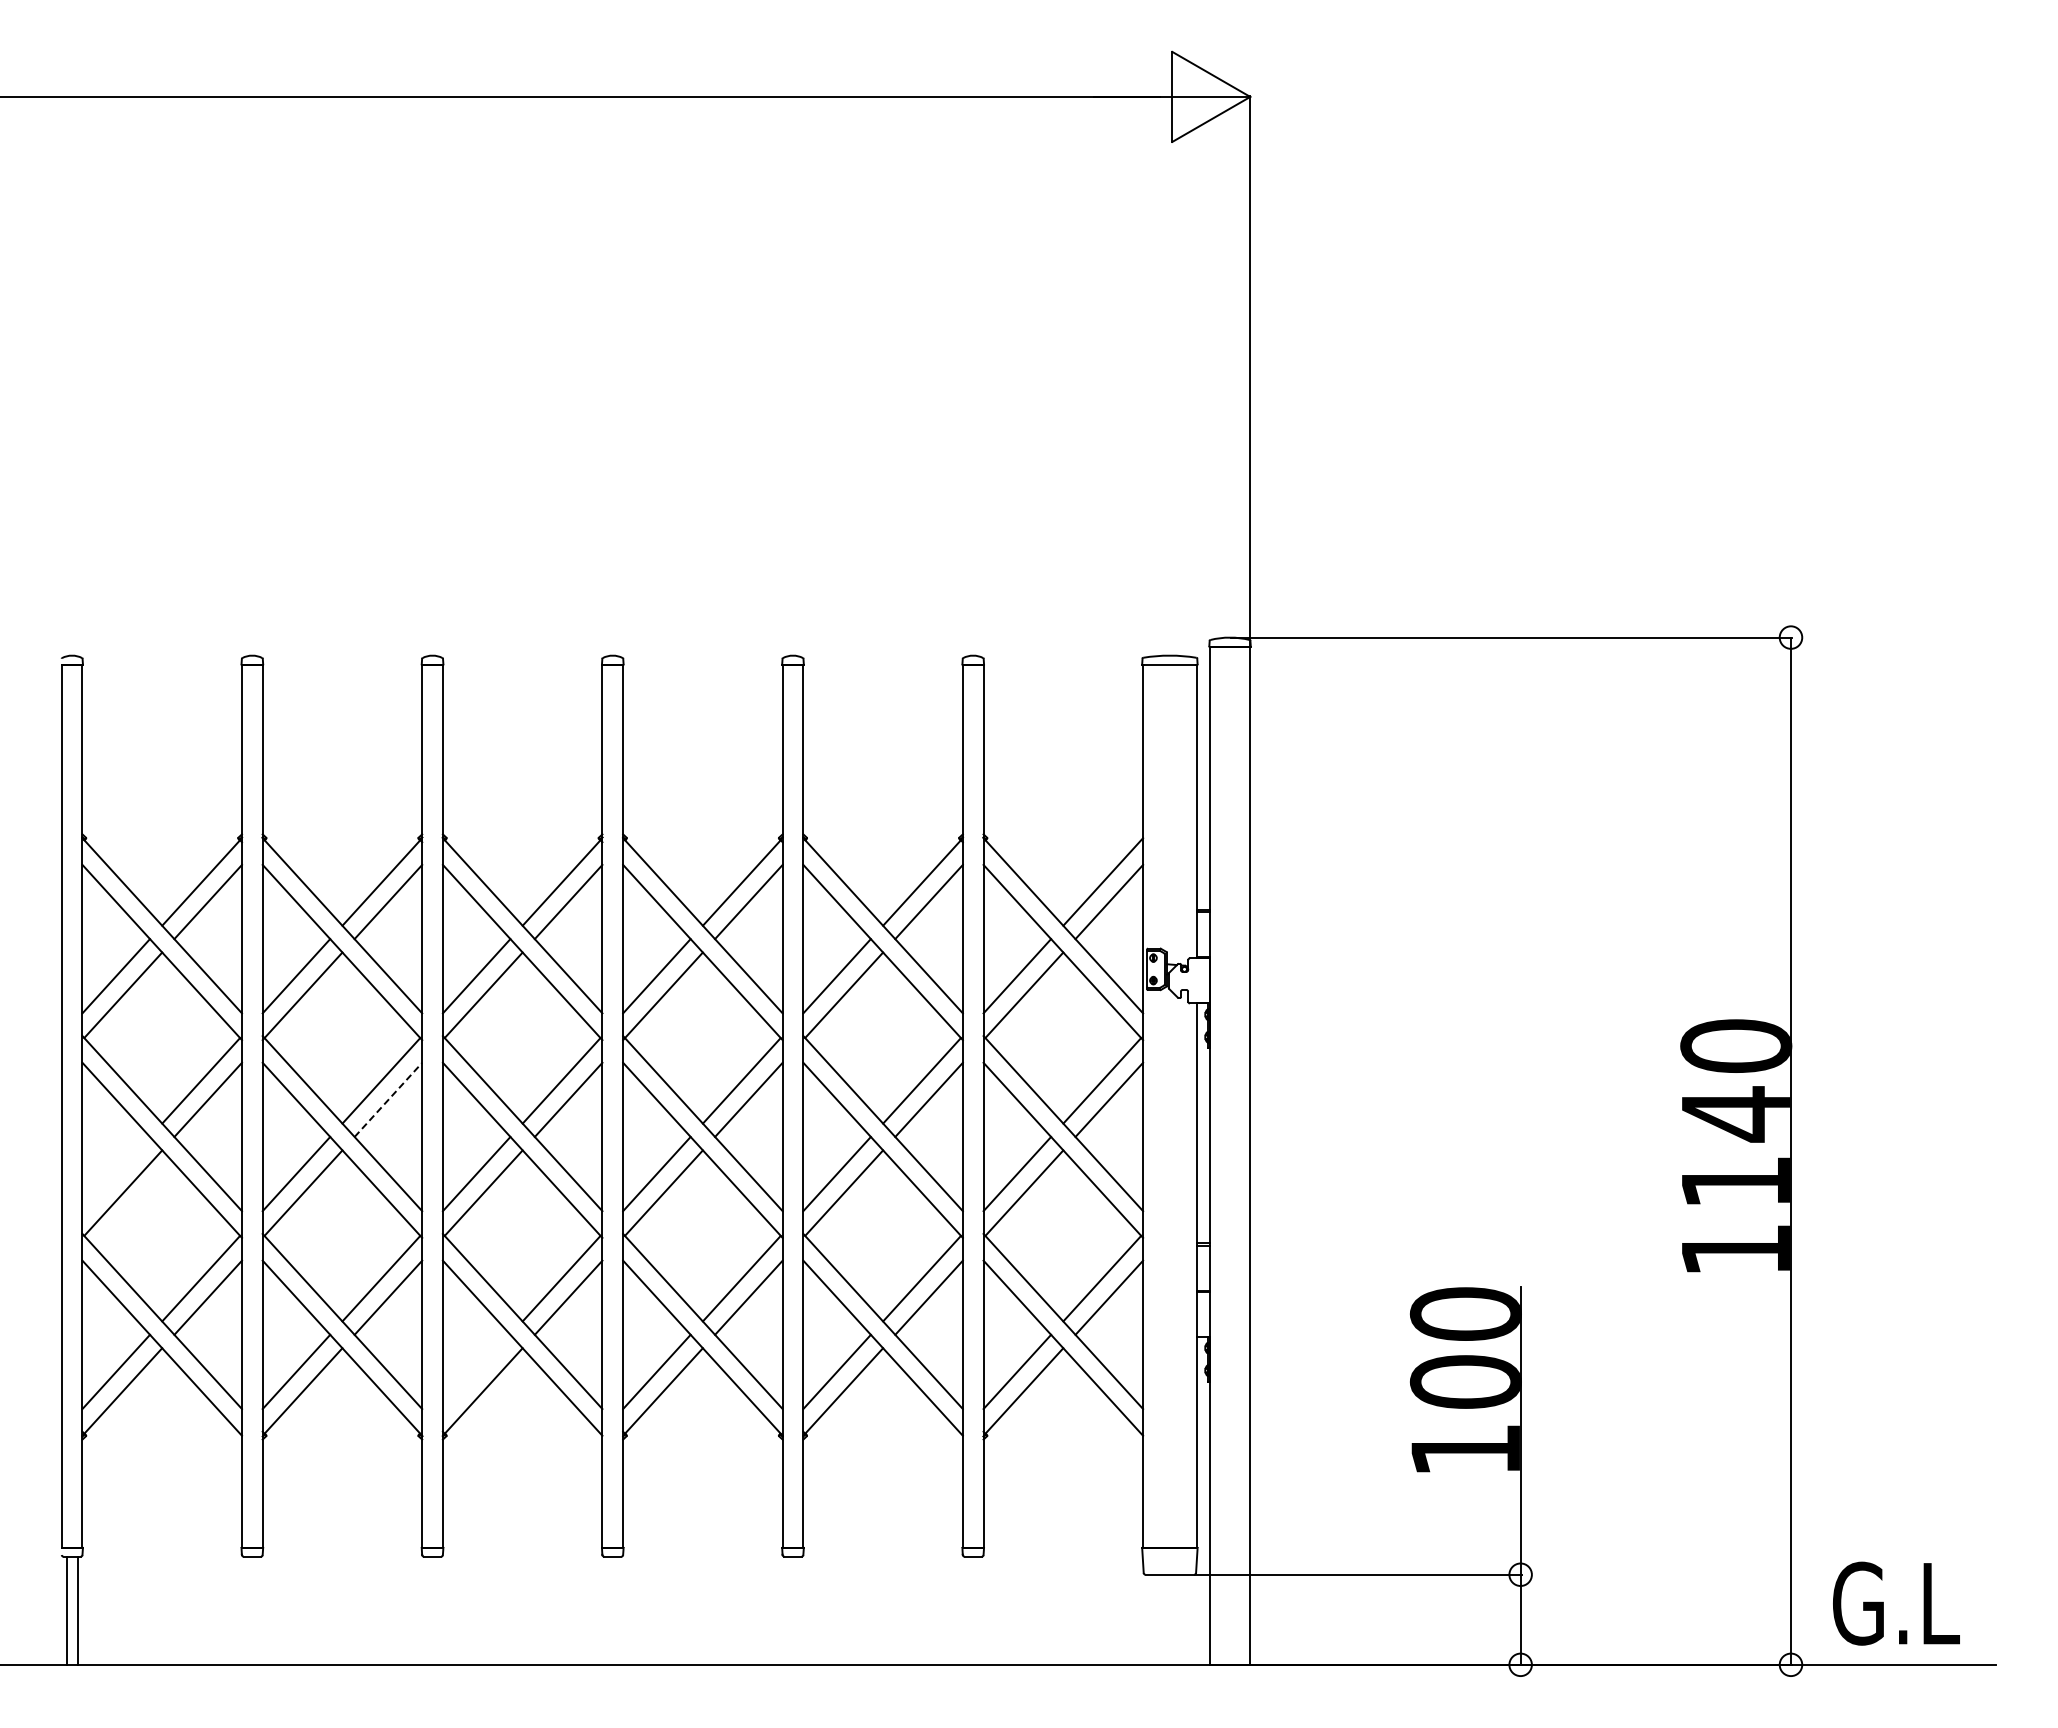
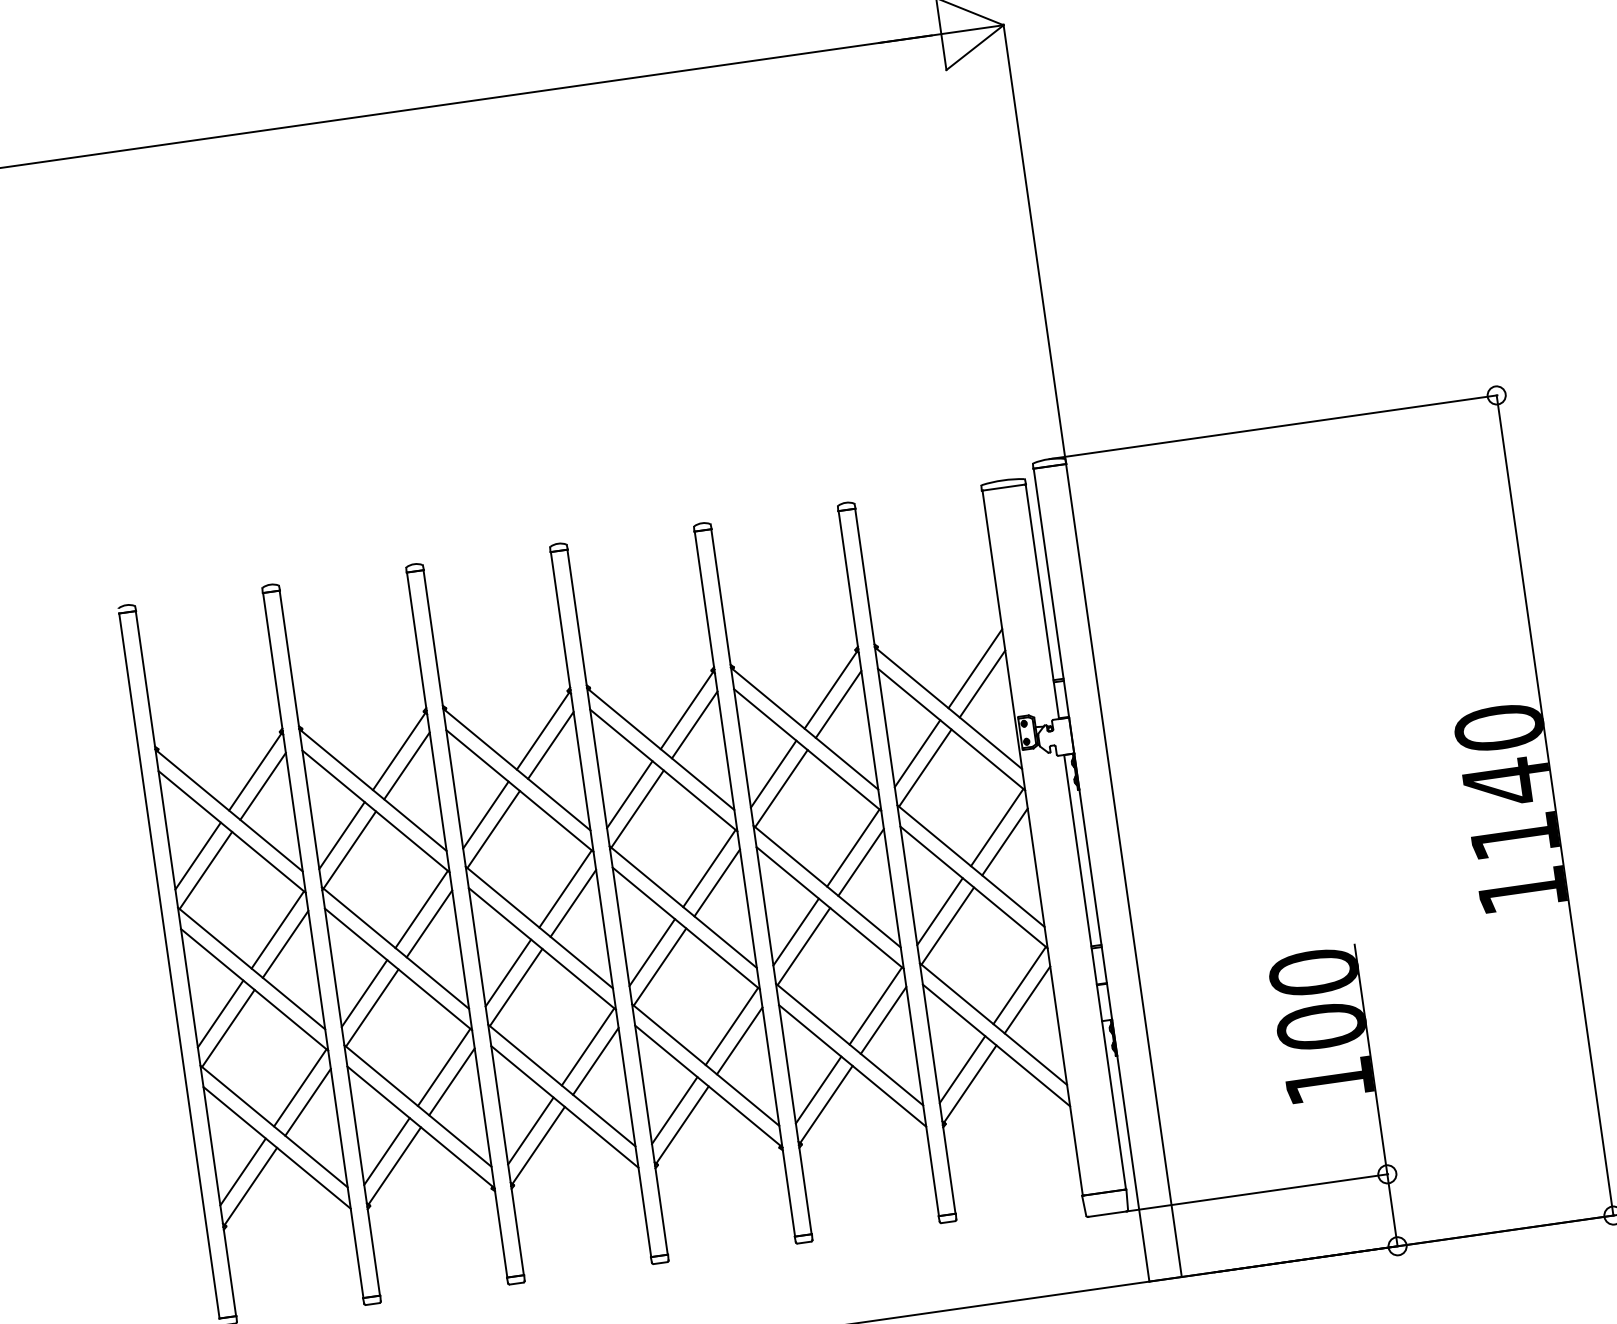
line: (388, 1099) -> (429, 923), dashed -> solid
line: (115, 1173) -> (219, 1013), added
line: (476, 1371) -> (530, 1130), added

